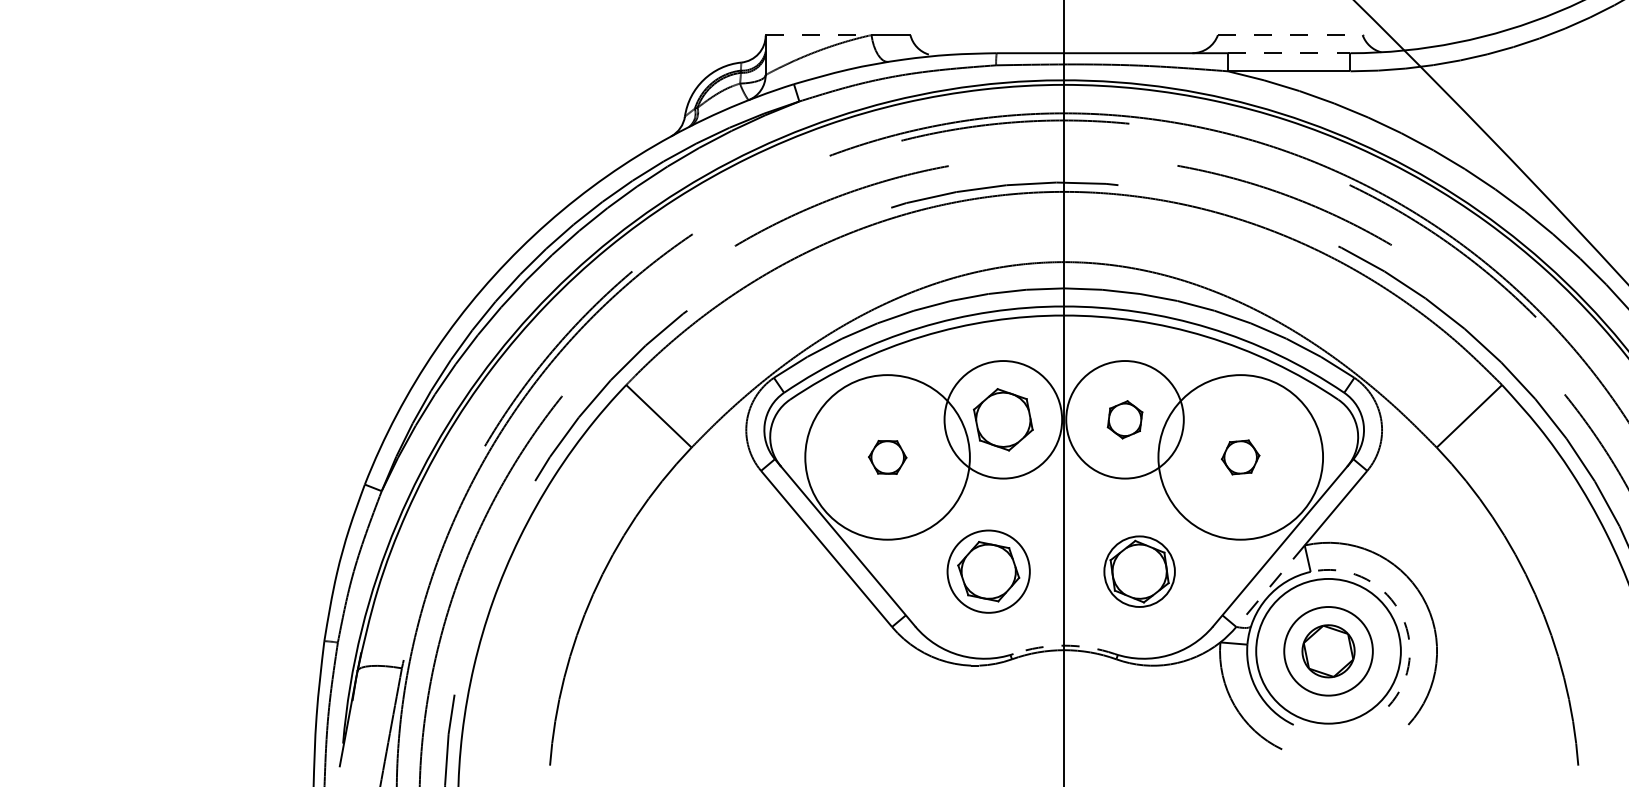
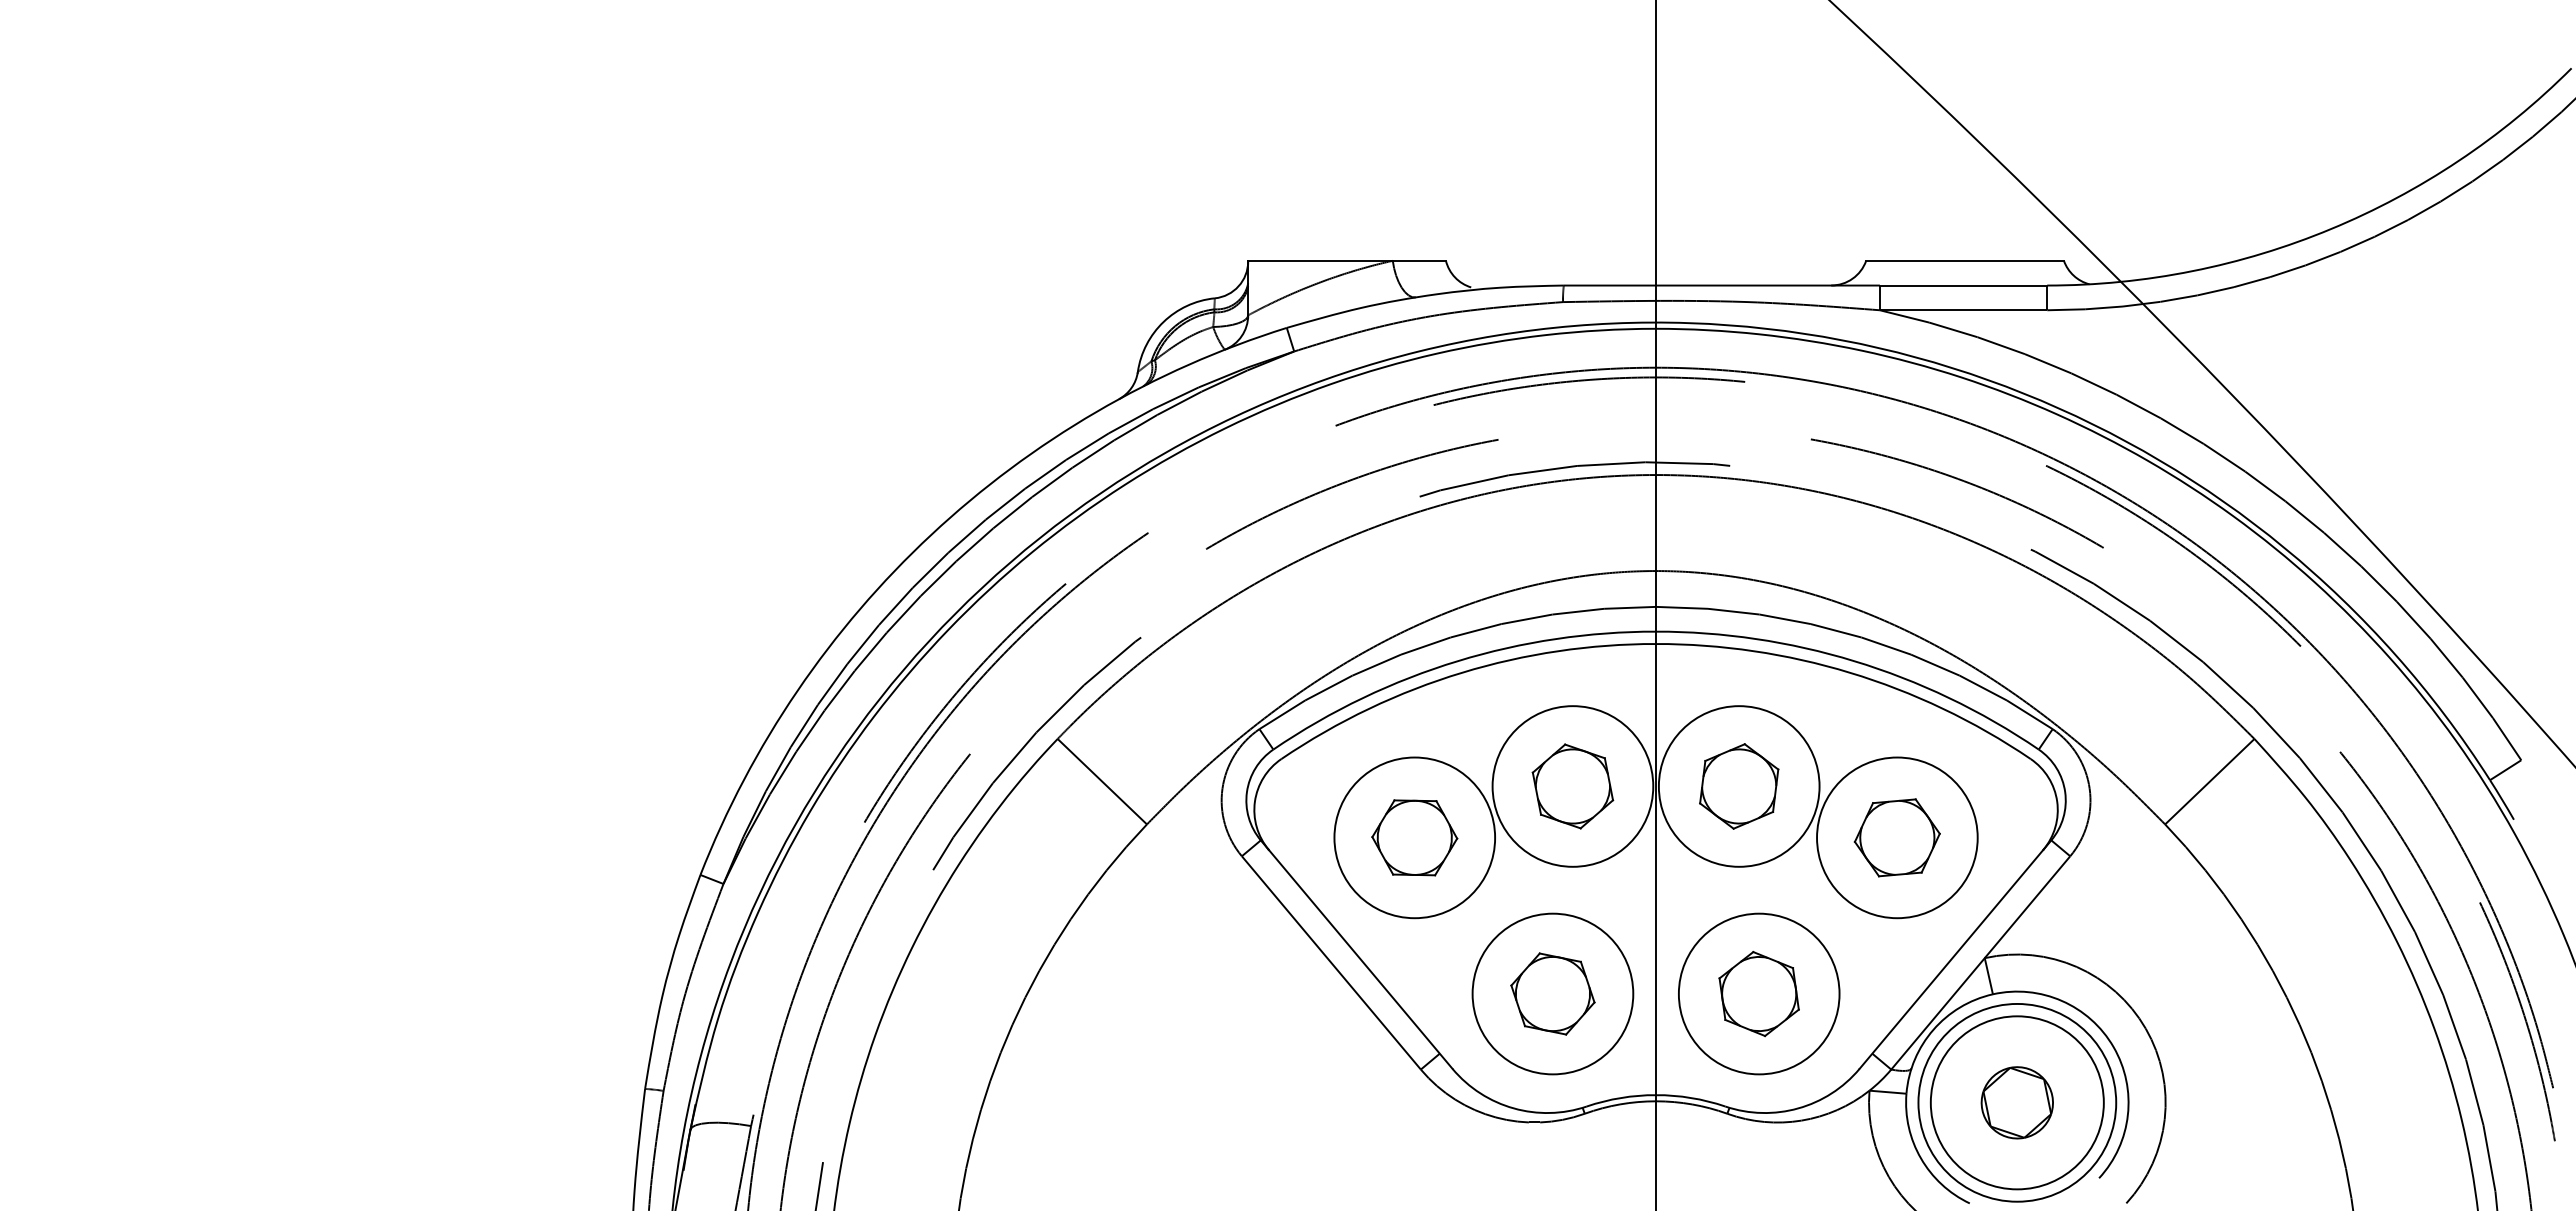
line: (819, 34) -> (1321, 260), dashed -> solid
line: (1290, 34) -> (1965, 260), dashed -> solid
line: (1289, 53) -> (1963, 285), dashed -> solid
part: (1125, 419) -> (1739, 786), size x1.67
circle: (887, 457) -> (1414, 837), size x0.71
part: (887, 457) -> (1414, 837), size x1.67
circle: (1240, 457) -> (1897, 837), size x0.71
part: (1240, 457) -> (1896, 837), size x1.67
circle: (988, 571) -> (1552, 993), size x1.43
circle: (1139, 571) -> (1758, 993), size x1.67
line: (1270, 585) -> (1938, 1013), dashed -> solid
arc: (1398, 610) -> (2113, 1047), dashed -> solid
arc: (1064, 645) -> (1656, 1095), dashed -> solid
circle: (1327, 651) -> (2016, 1102), size x1.43

